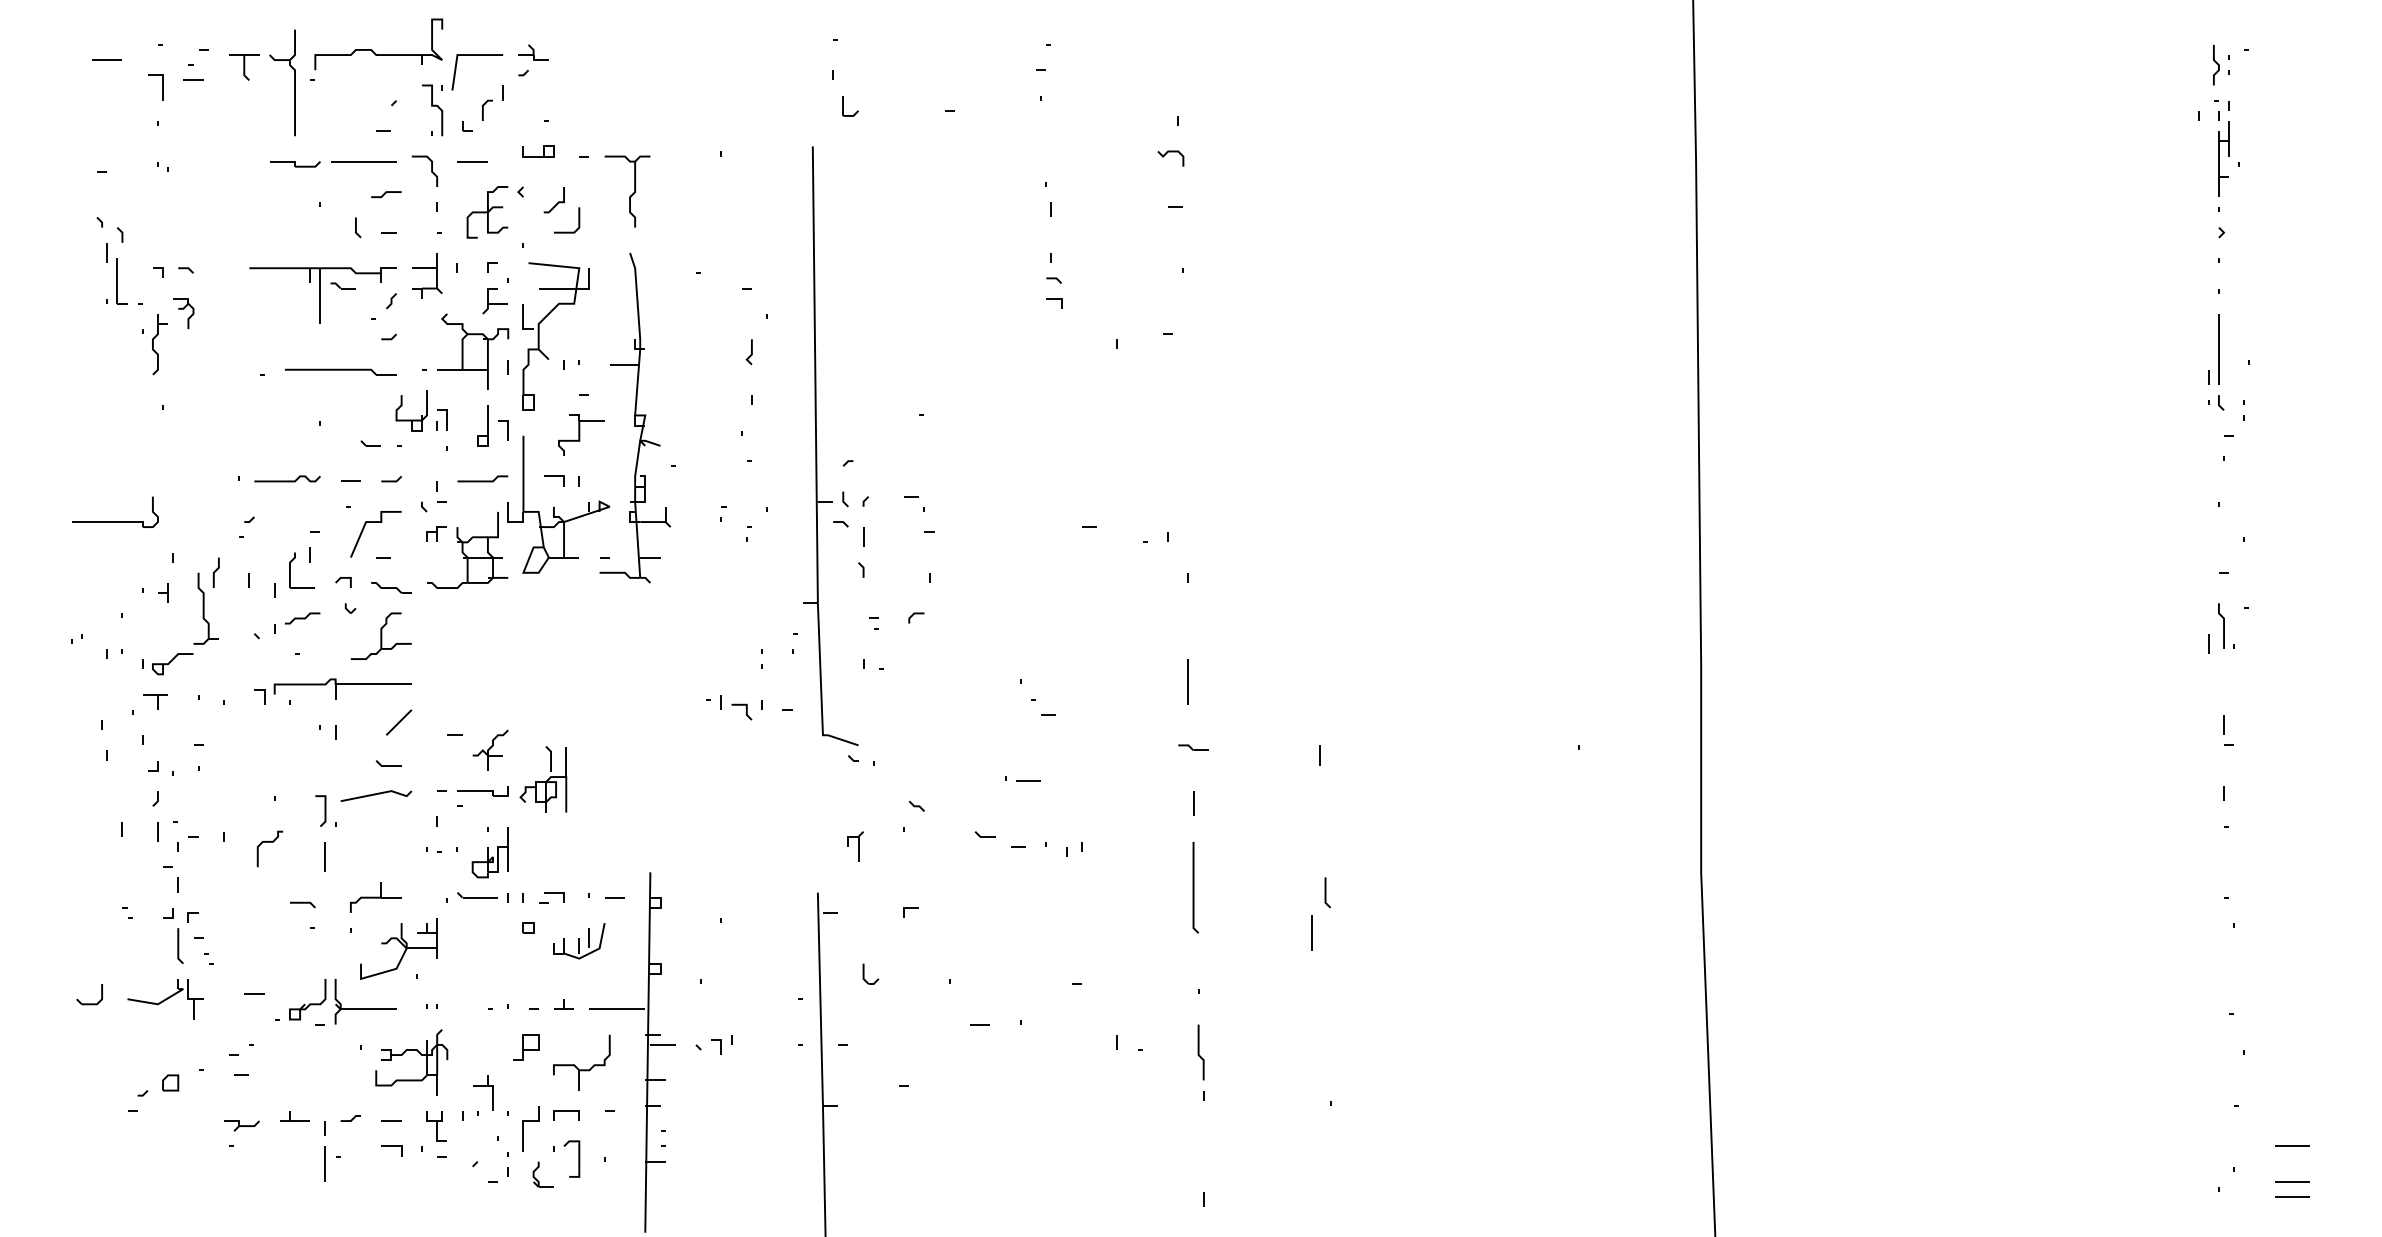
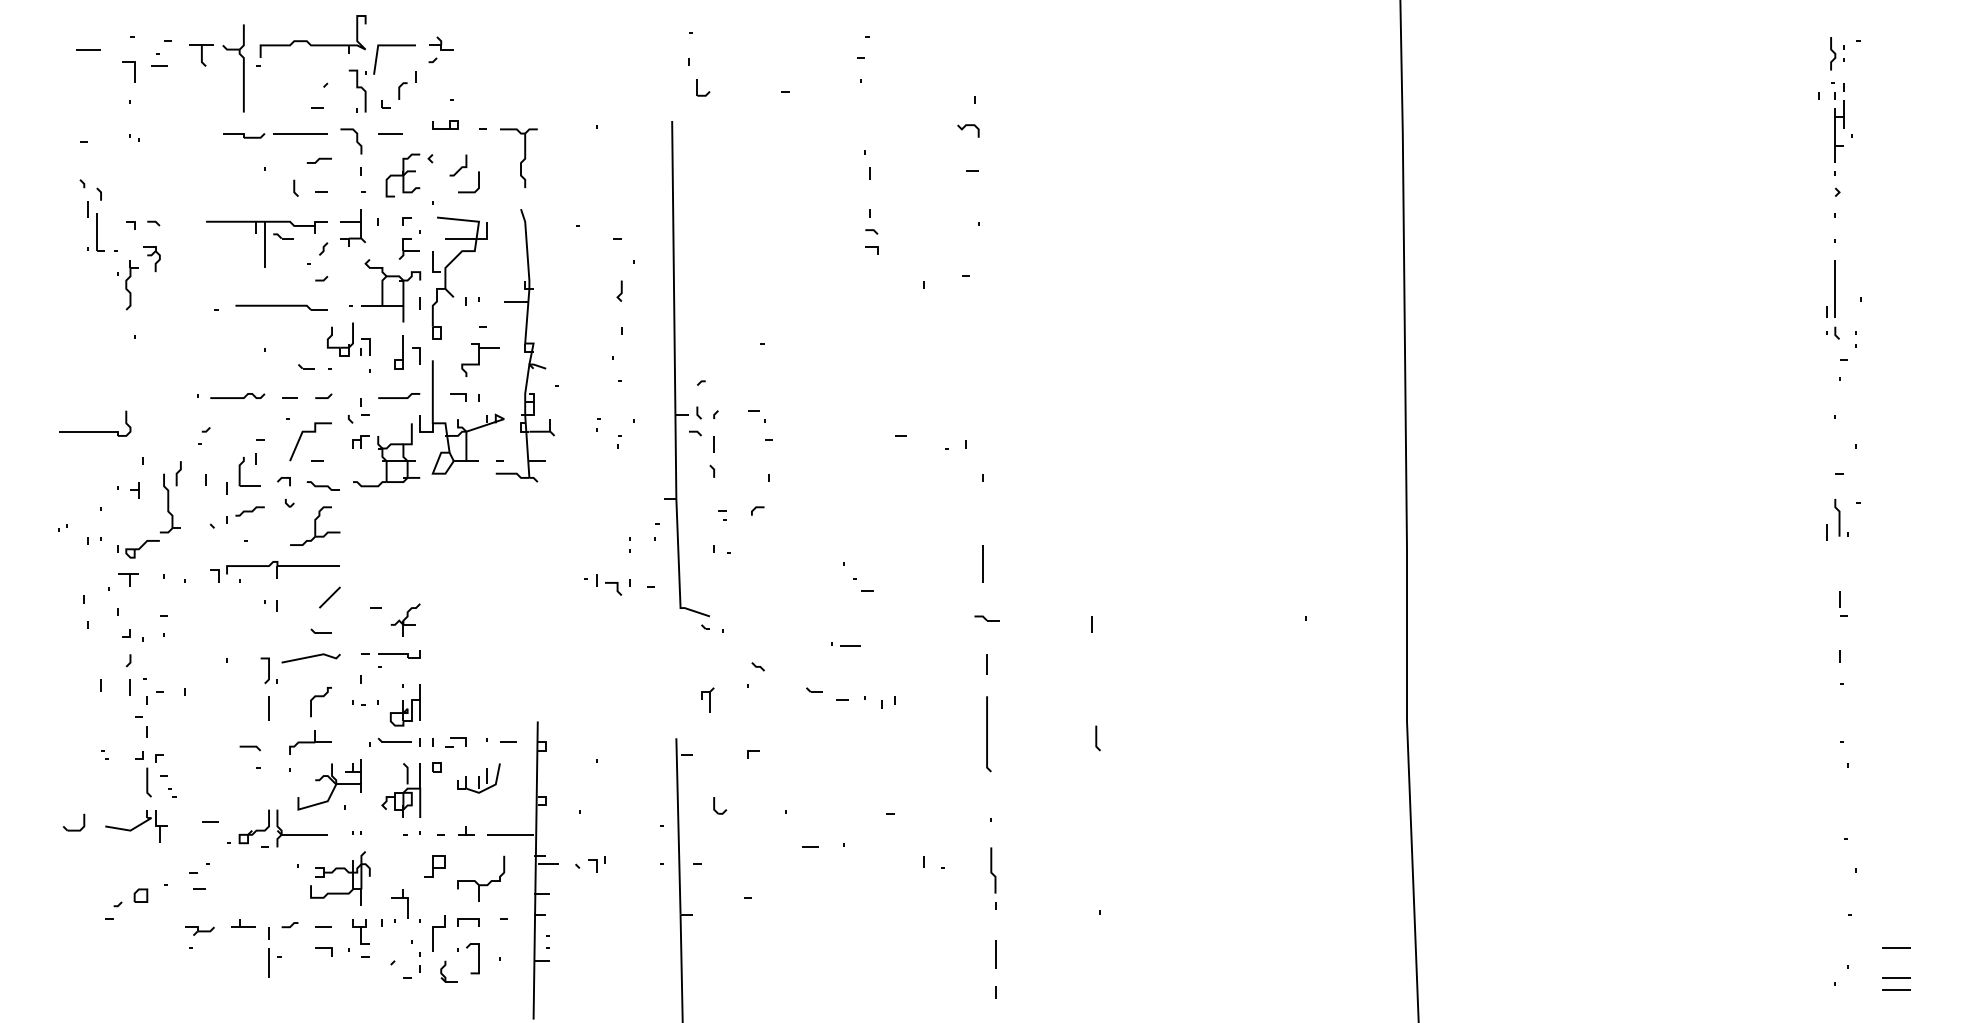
part: (543, 779) -> (401, 790), moved
curve: (269, 843) -> (320, 697), moved
line: (1312, 932) -> (995, 954), moved

